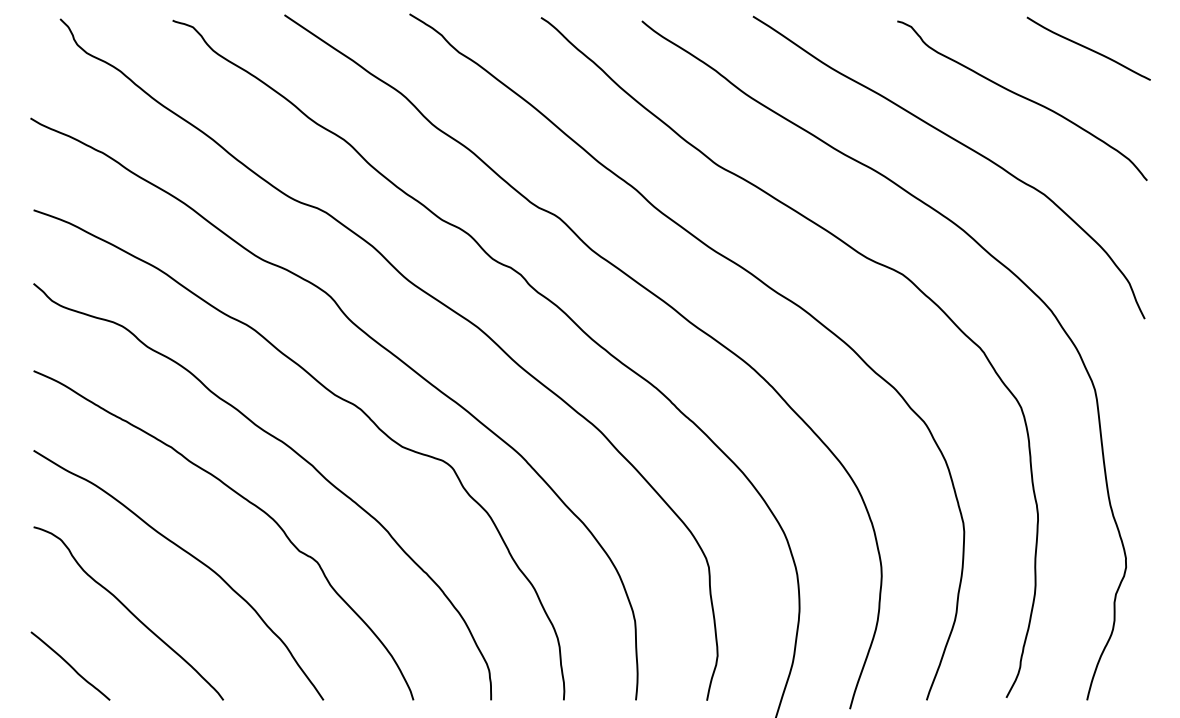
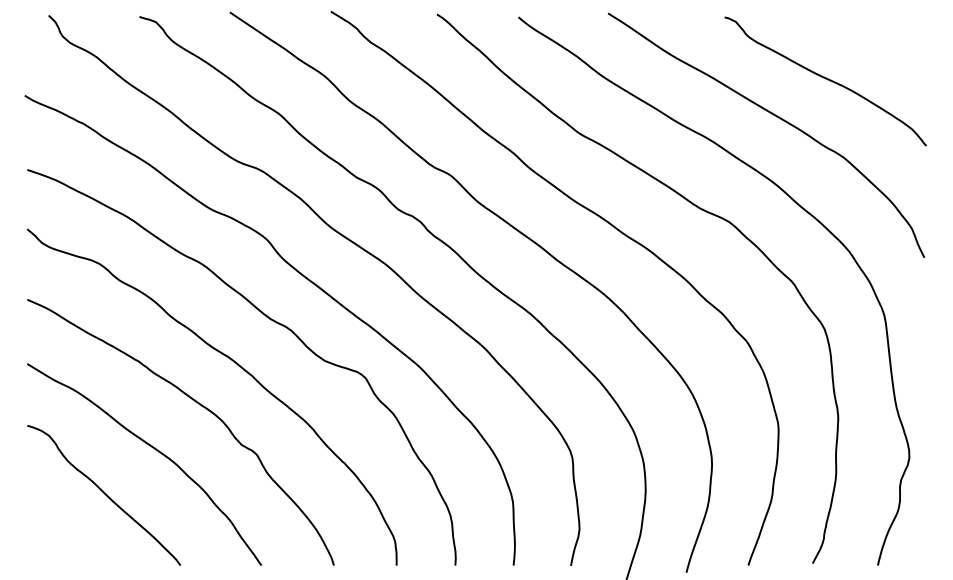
curve: (1088, 48) -> (878, 39), removed
curve: (70, 665) -> (57, 537), removed

